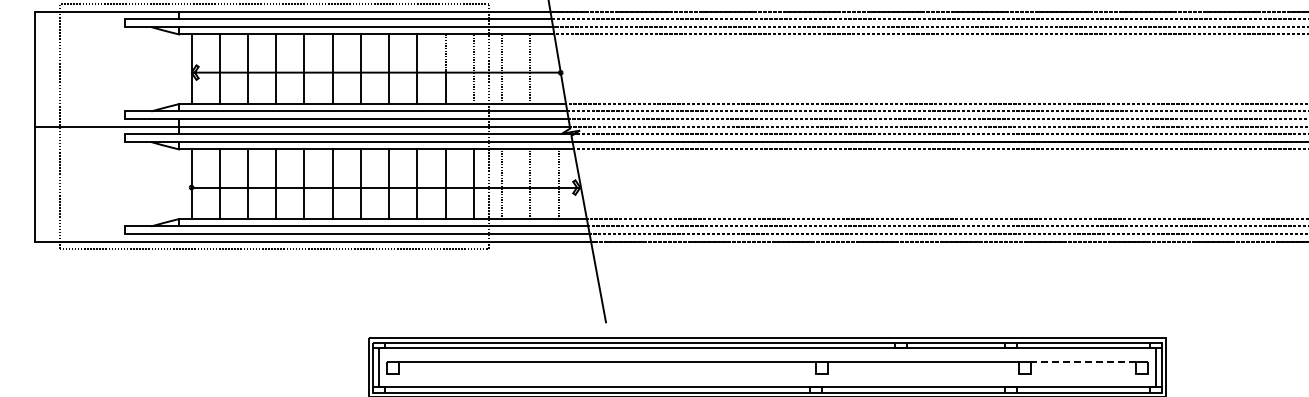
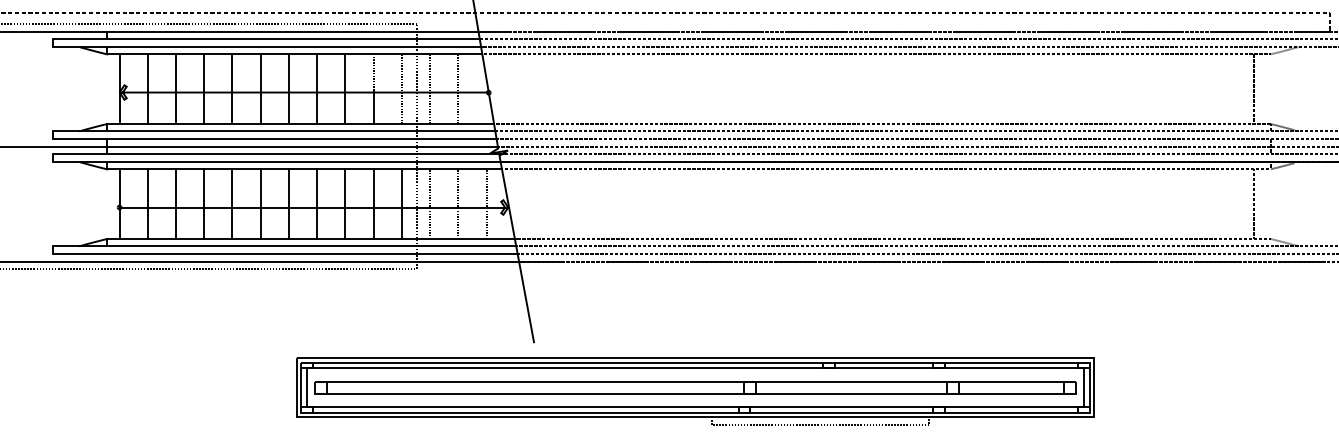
line: (1082, 361) -> (1010, 381), dashed -> solid
line: (709, 373) -> (637, 393), added
line: (1083, 373) -> (1011, 393), added

